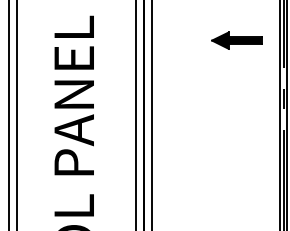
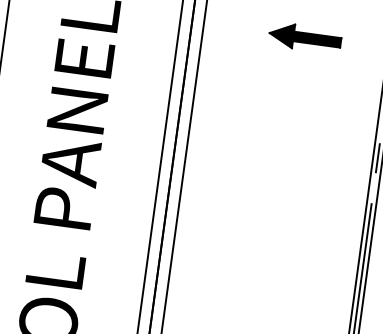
part: (236, 40) -> (304, 37), moved

